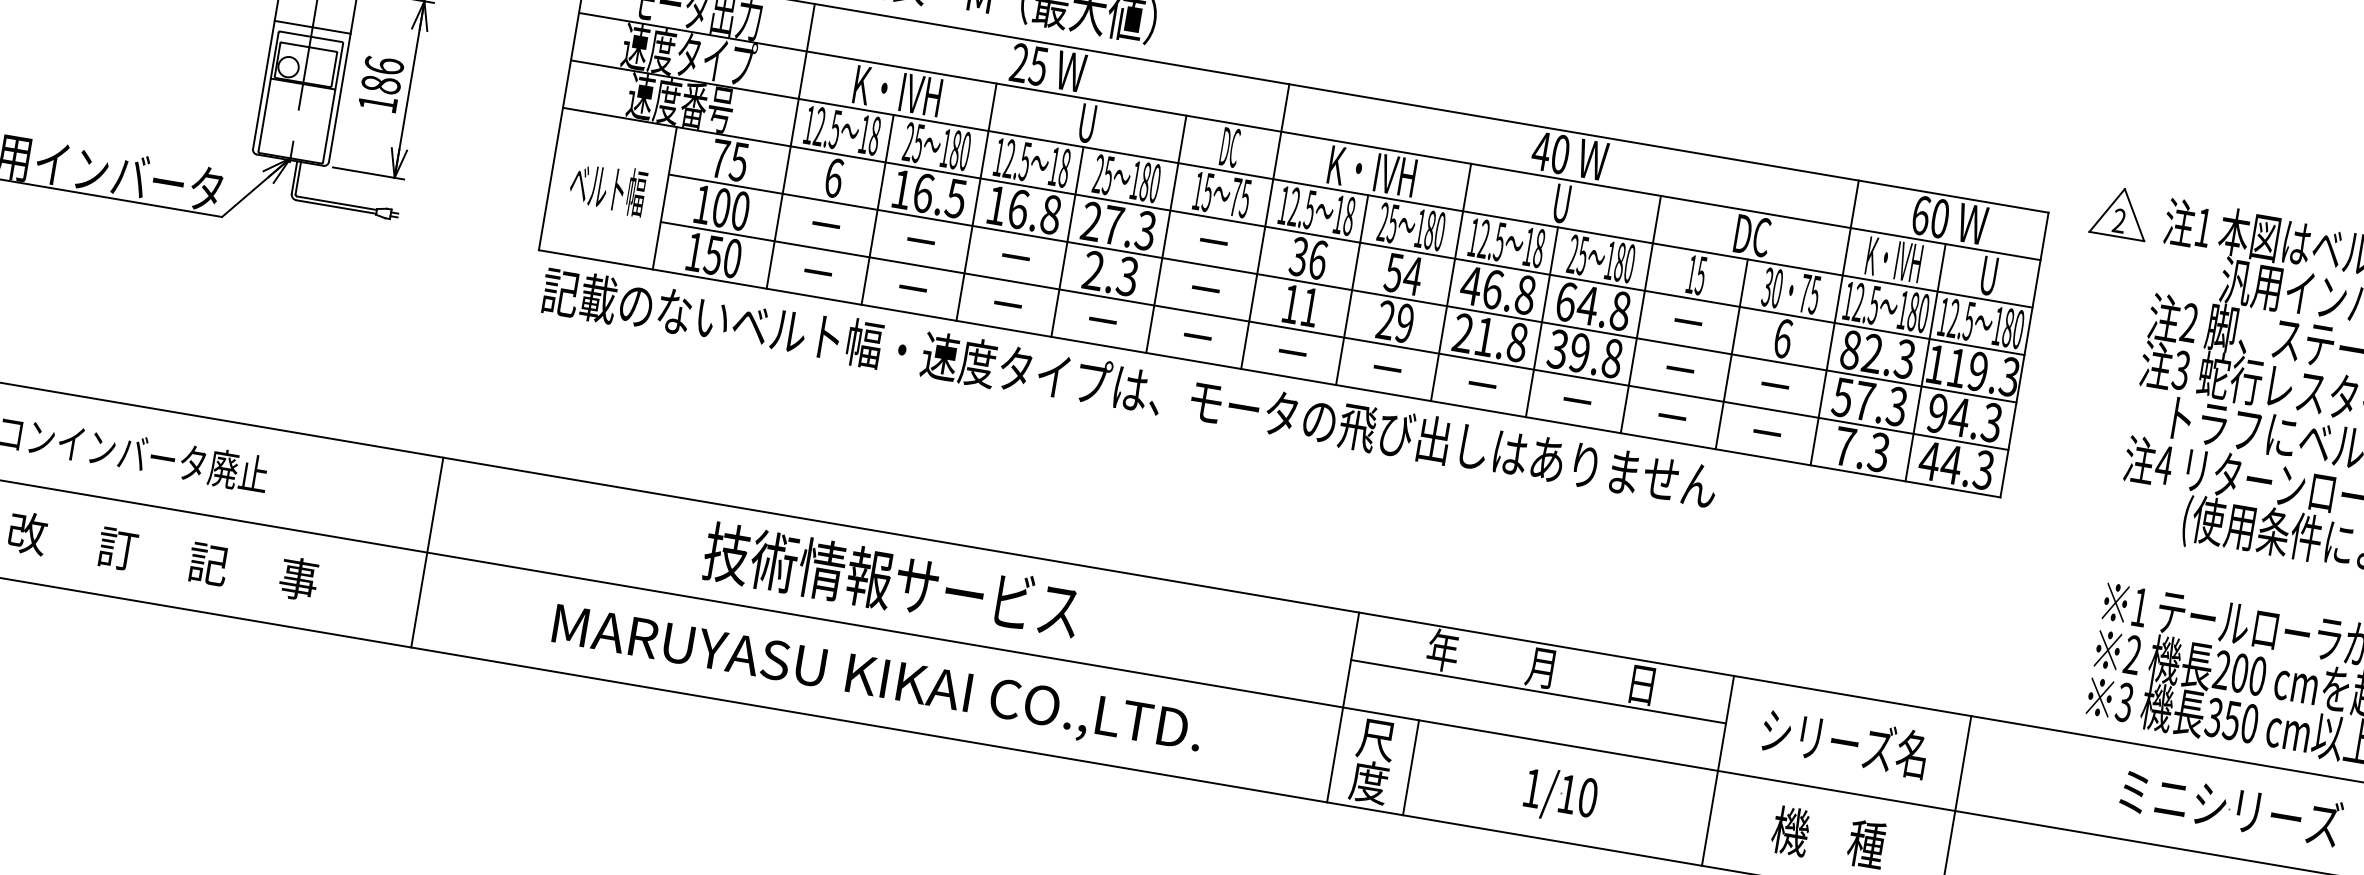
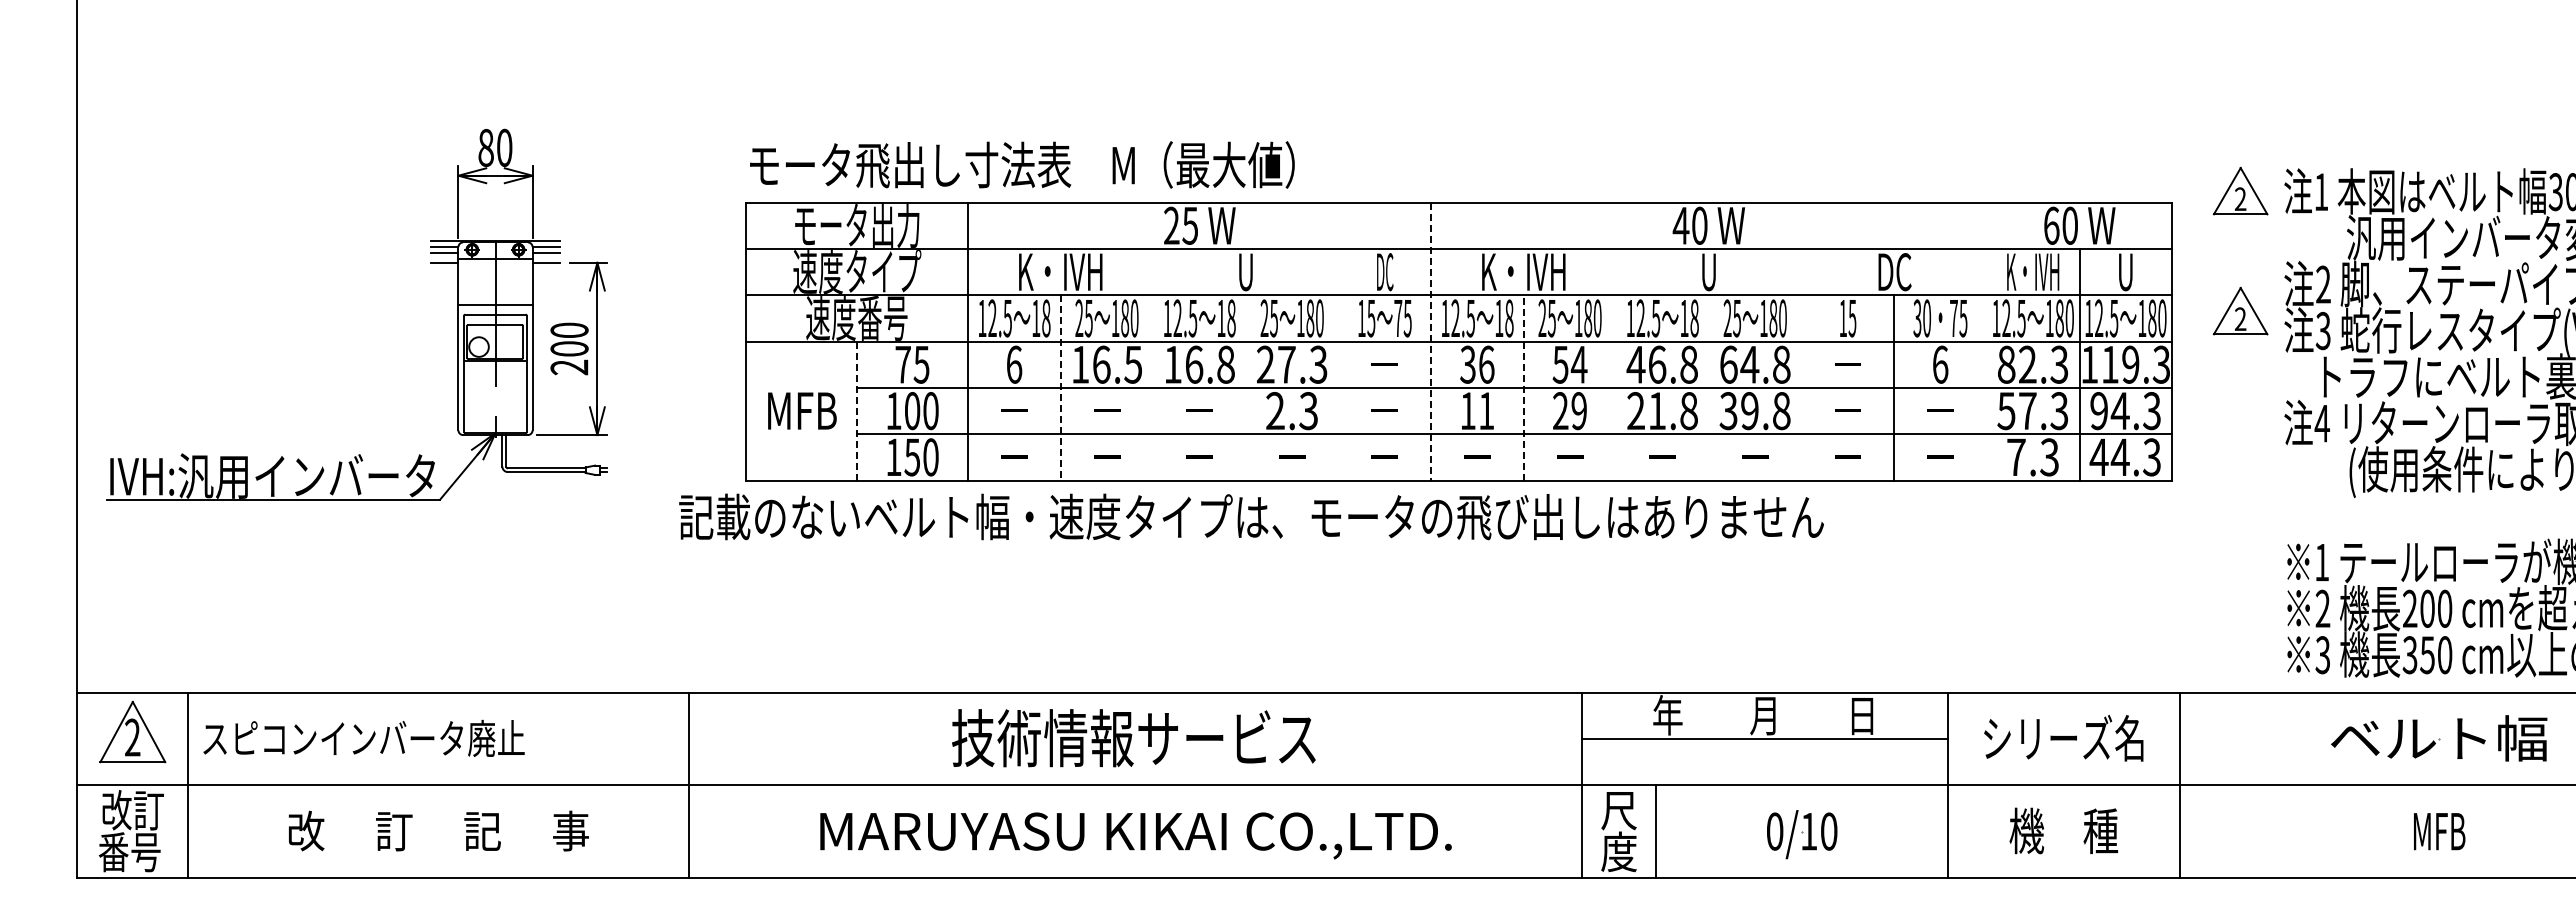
text: (381, 84) -> (569, 348), 186 -> 200
text: (608, 188) -> (801, 410), ベルト幅 -> MFB
line: (665, 197) -> (857, 410), solid -> dashed
line: (976, 201) -> (1153, 364), removed
line: (877, 209) -> (1060, 387), solid -> dashed
line: (1265, 226) -> (1431, 341), solid -> dashed
line: (1166, 234) -> (1338, 364), removed
line: (1067, 241) -> (1245, 387), removed
line: (1451, 282) -> (1616, 364), removed
line: (1351, 289) -> (1523, 387), solid -> dashed
line: (1640, 314) -> (1801, 364), removed
line: (1542, 321) -> (1709, 387), removed
line: (1834, 322) -> (1986, 341), removed
part: (2099, 335) -> (2240, 310), added
text: (1129, 388) -> (1251, 516), moved
text: (1533, 788) -> (1775, 831), 1/10 -> 0/10
text: (2229, 808) -> (2439, 738), ミニシリーズ -> ベルト幅

